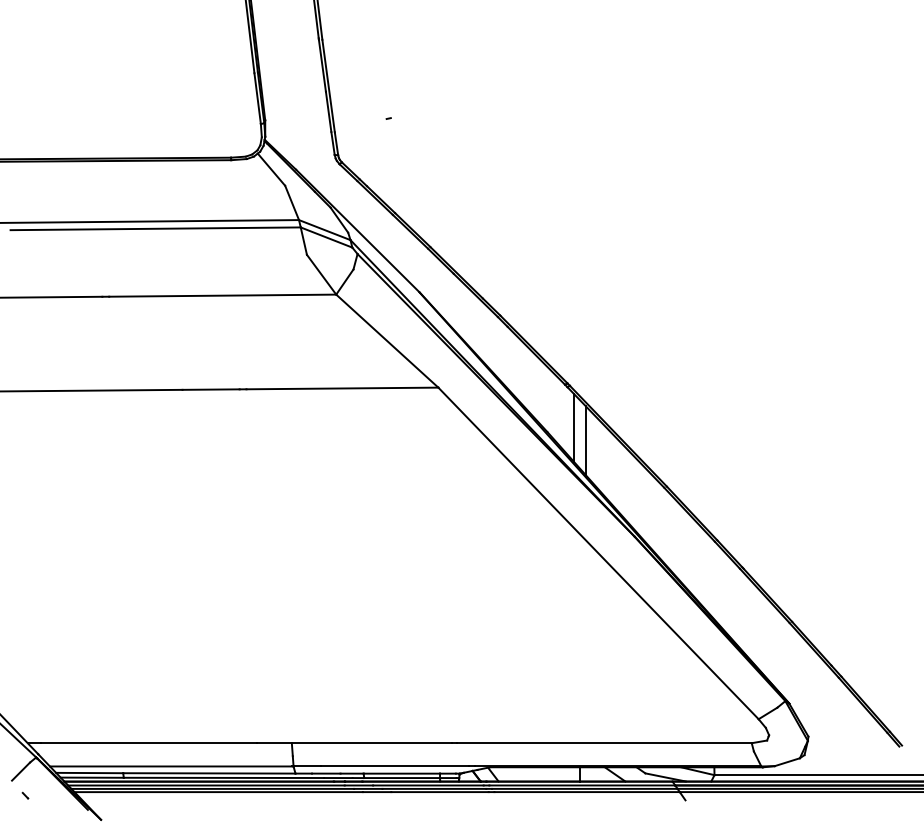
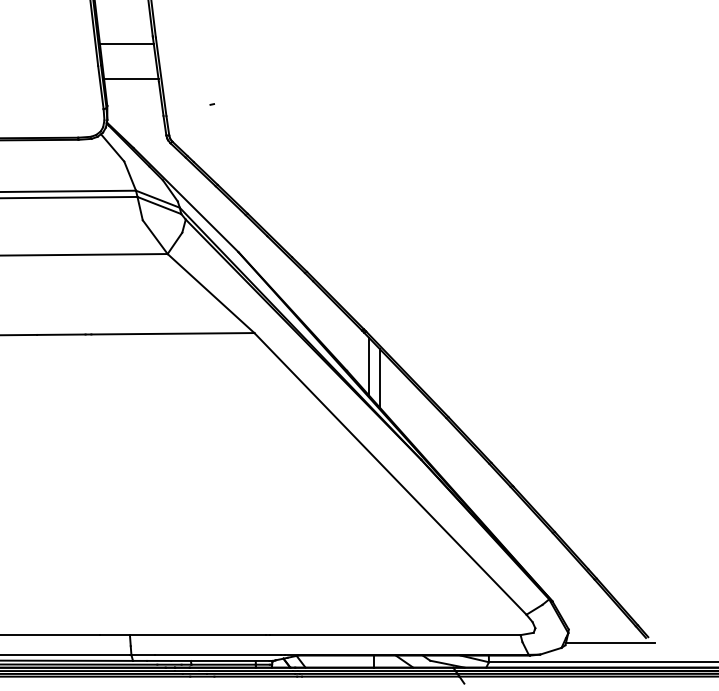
line: (287, 47) -> (126, 44), added
line: (293, 88) -> (131, 78), added
line: (857, 751) -> (610, 642), added

